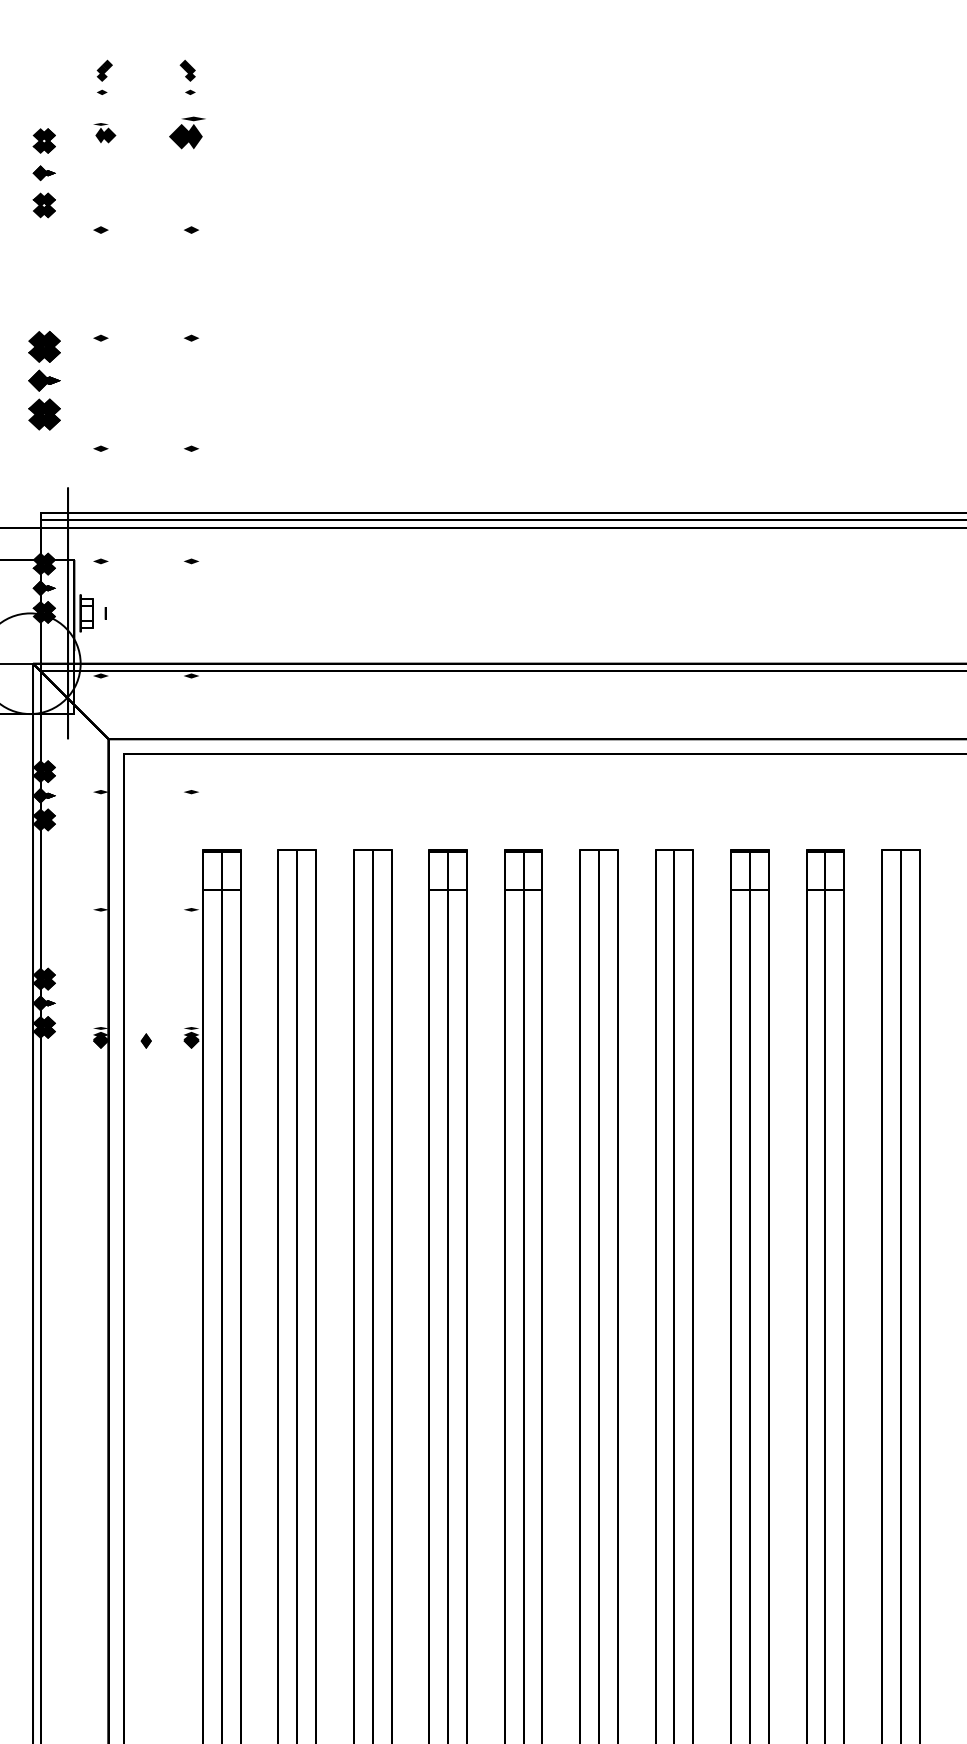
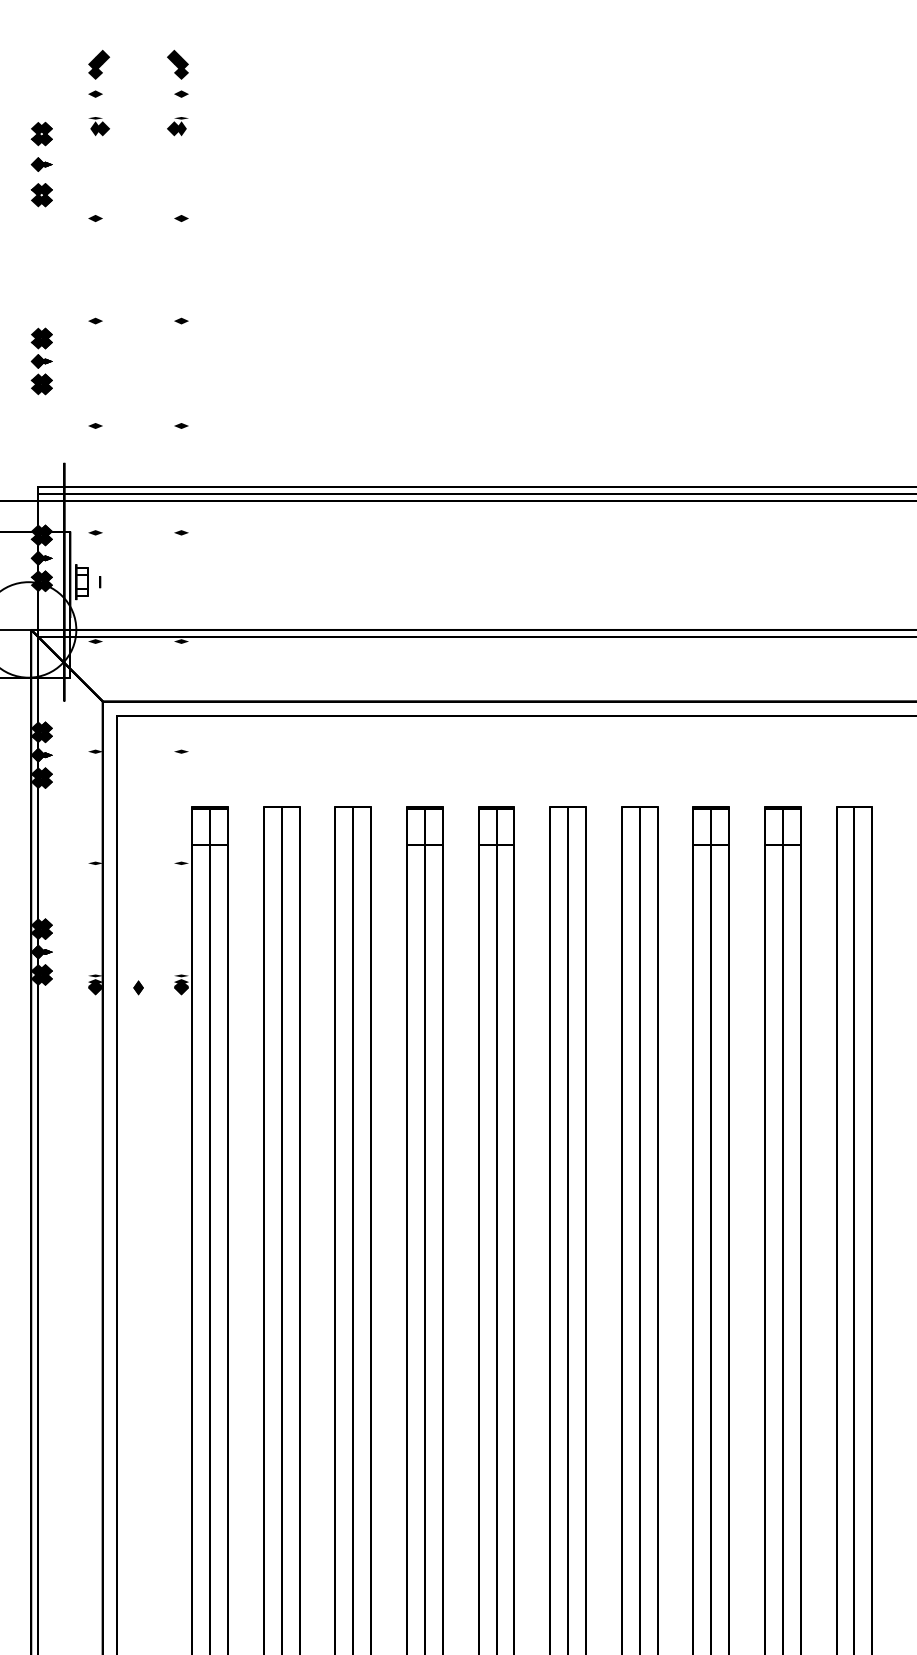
part: (105, 77) -> (99, 73), size x1.43
part: (187, 77) -> (177, 73), size x1.43
part: (187, 133) -> (177, 126), size x0.62
part: (43, 380) -> (41, 361), size x0.71

